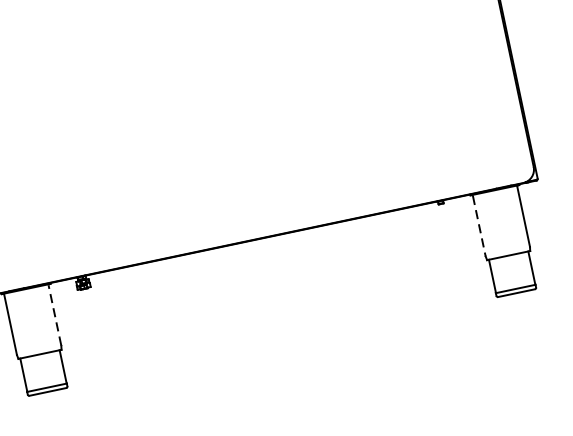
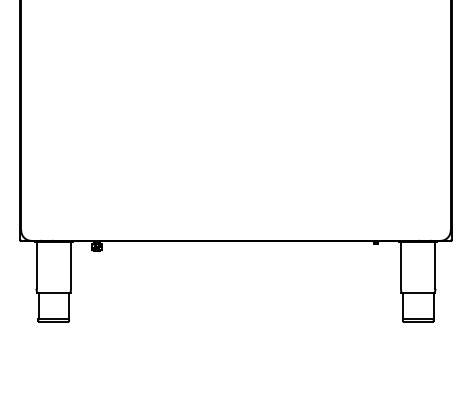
line: (478, 226) -> (400, 266), dashed -> solid
line: (55, 314) -> (71, 265), dashed -> solid

